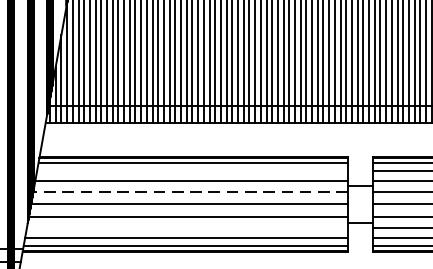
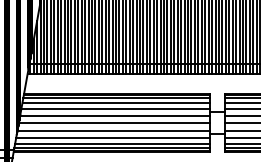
line: (191, 170) -> (115, 102), added
line: (189, 191) -> (114, 115), dashed -> solid
line: (186, 228) -> (112, 137), added

